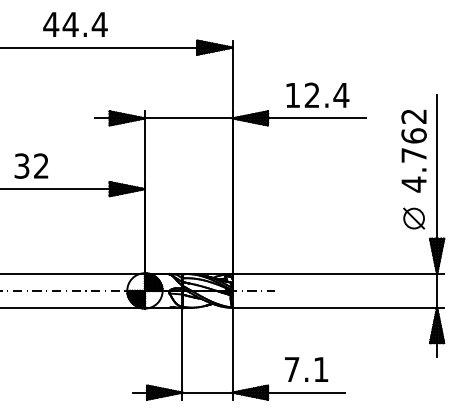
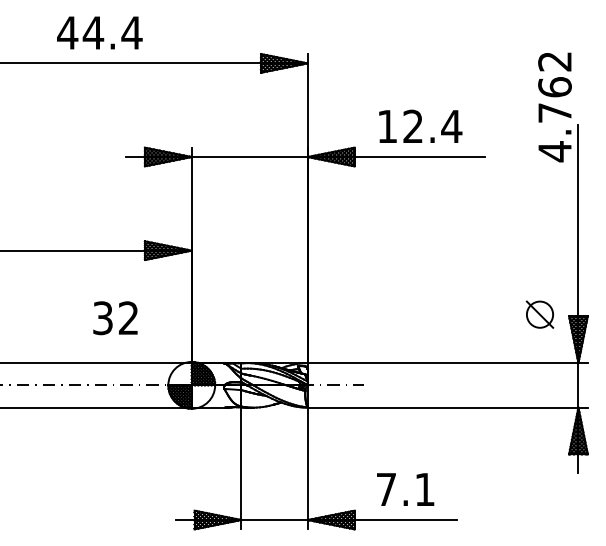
text: (413, 151) -> (554, 107), moved
text: (31, 166) -> (115, 318), moved
part: (413, 218) -> (539, 314), moved

